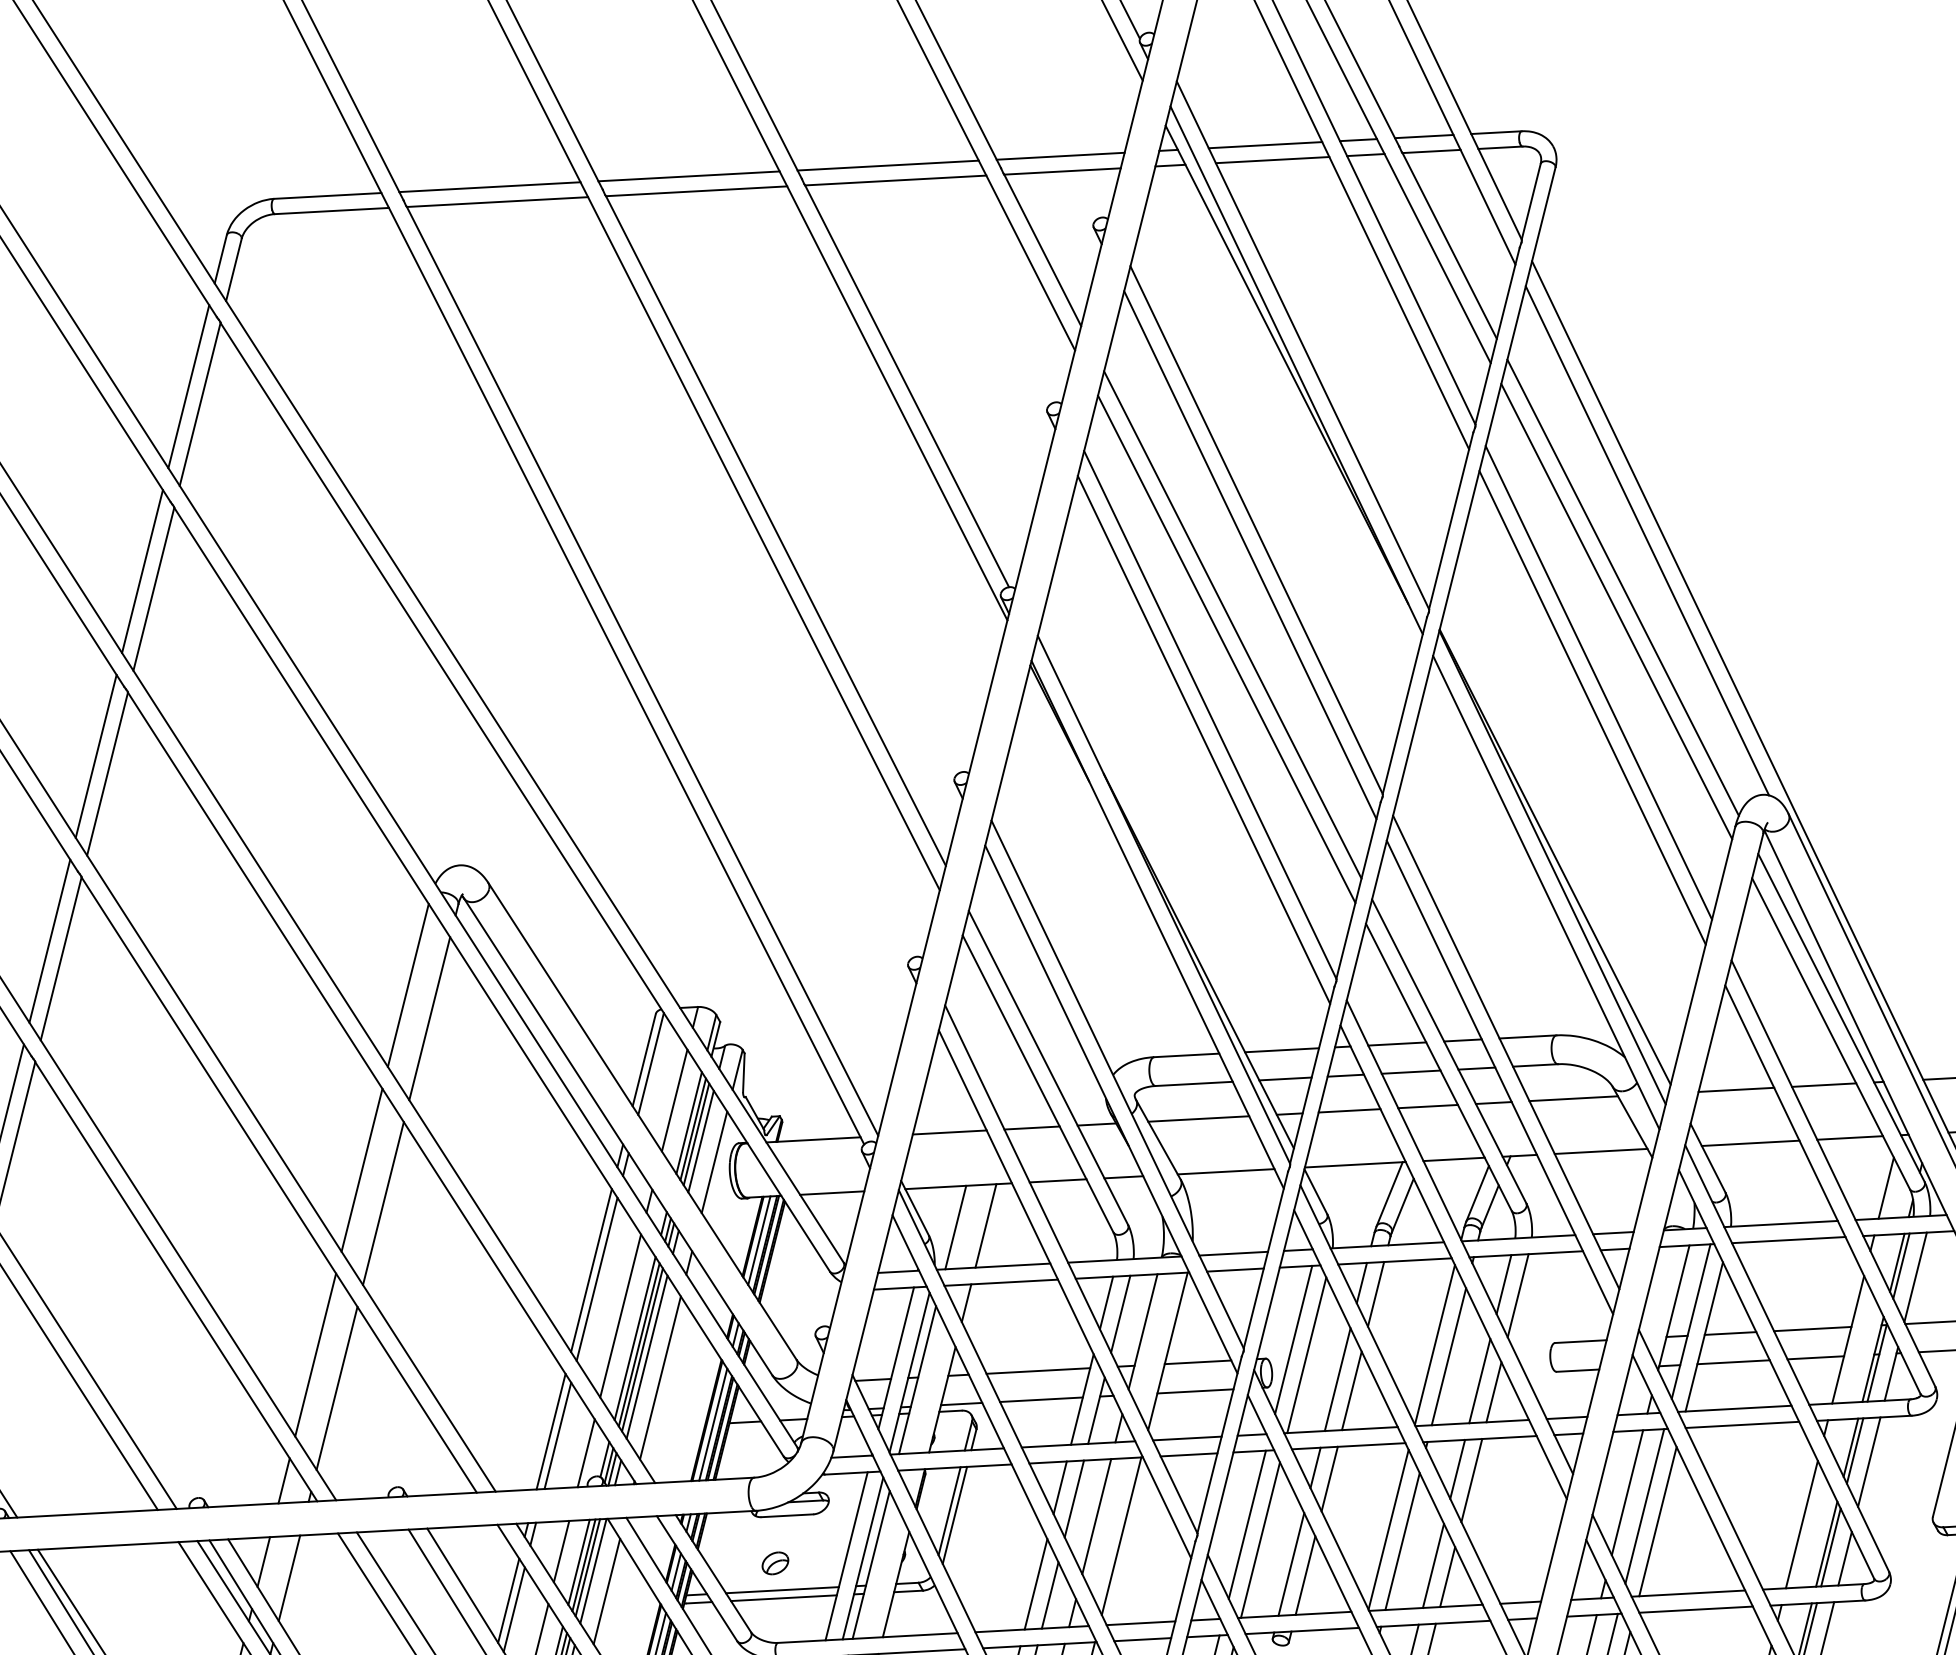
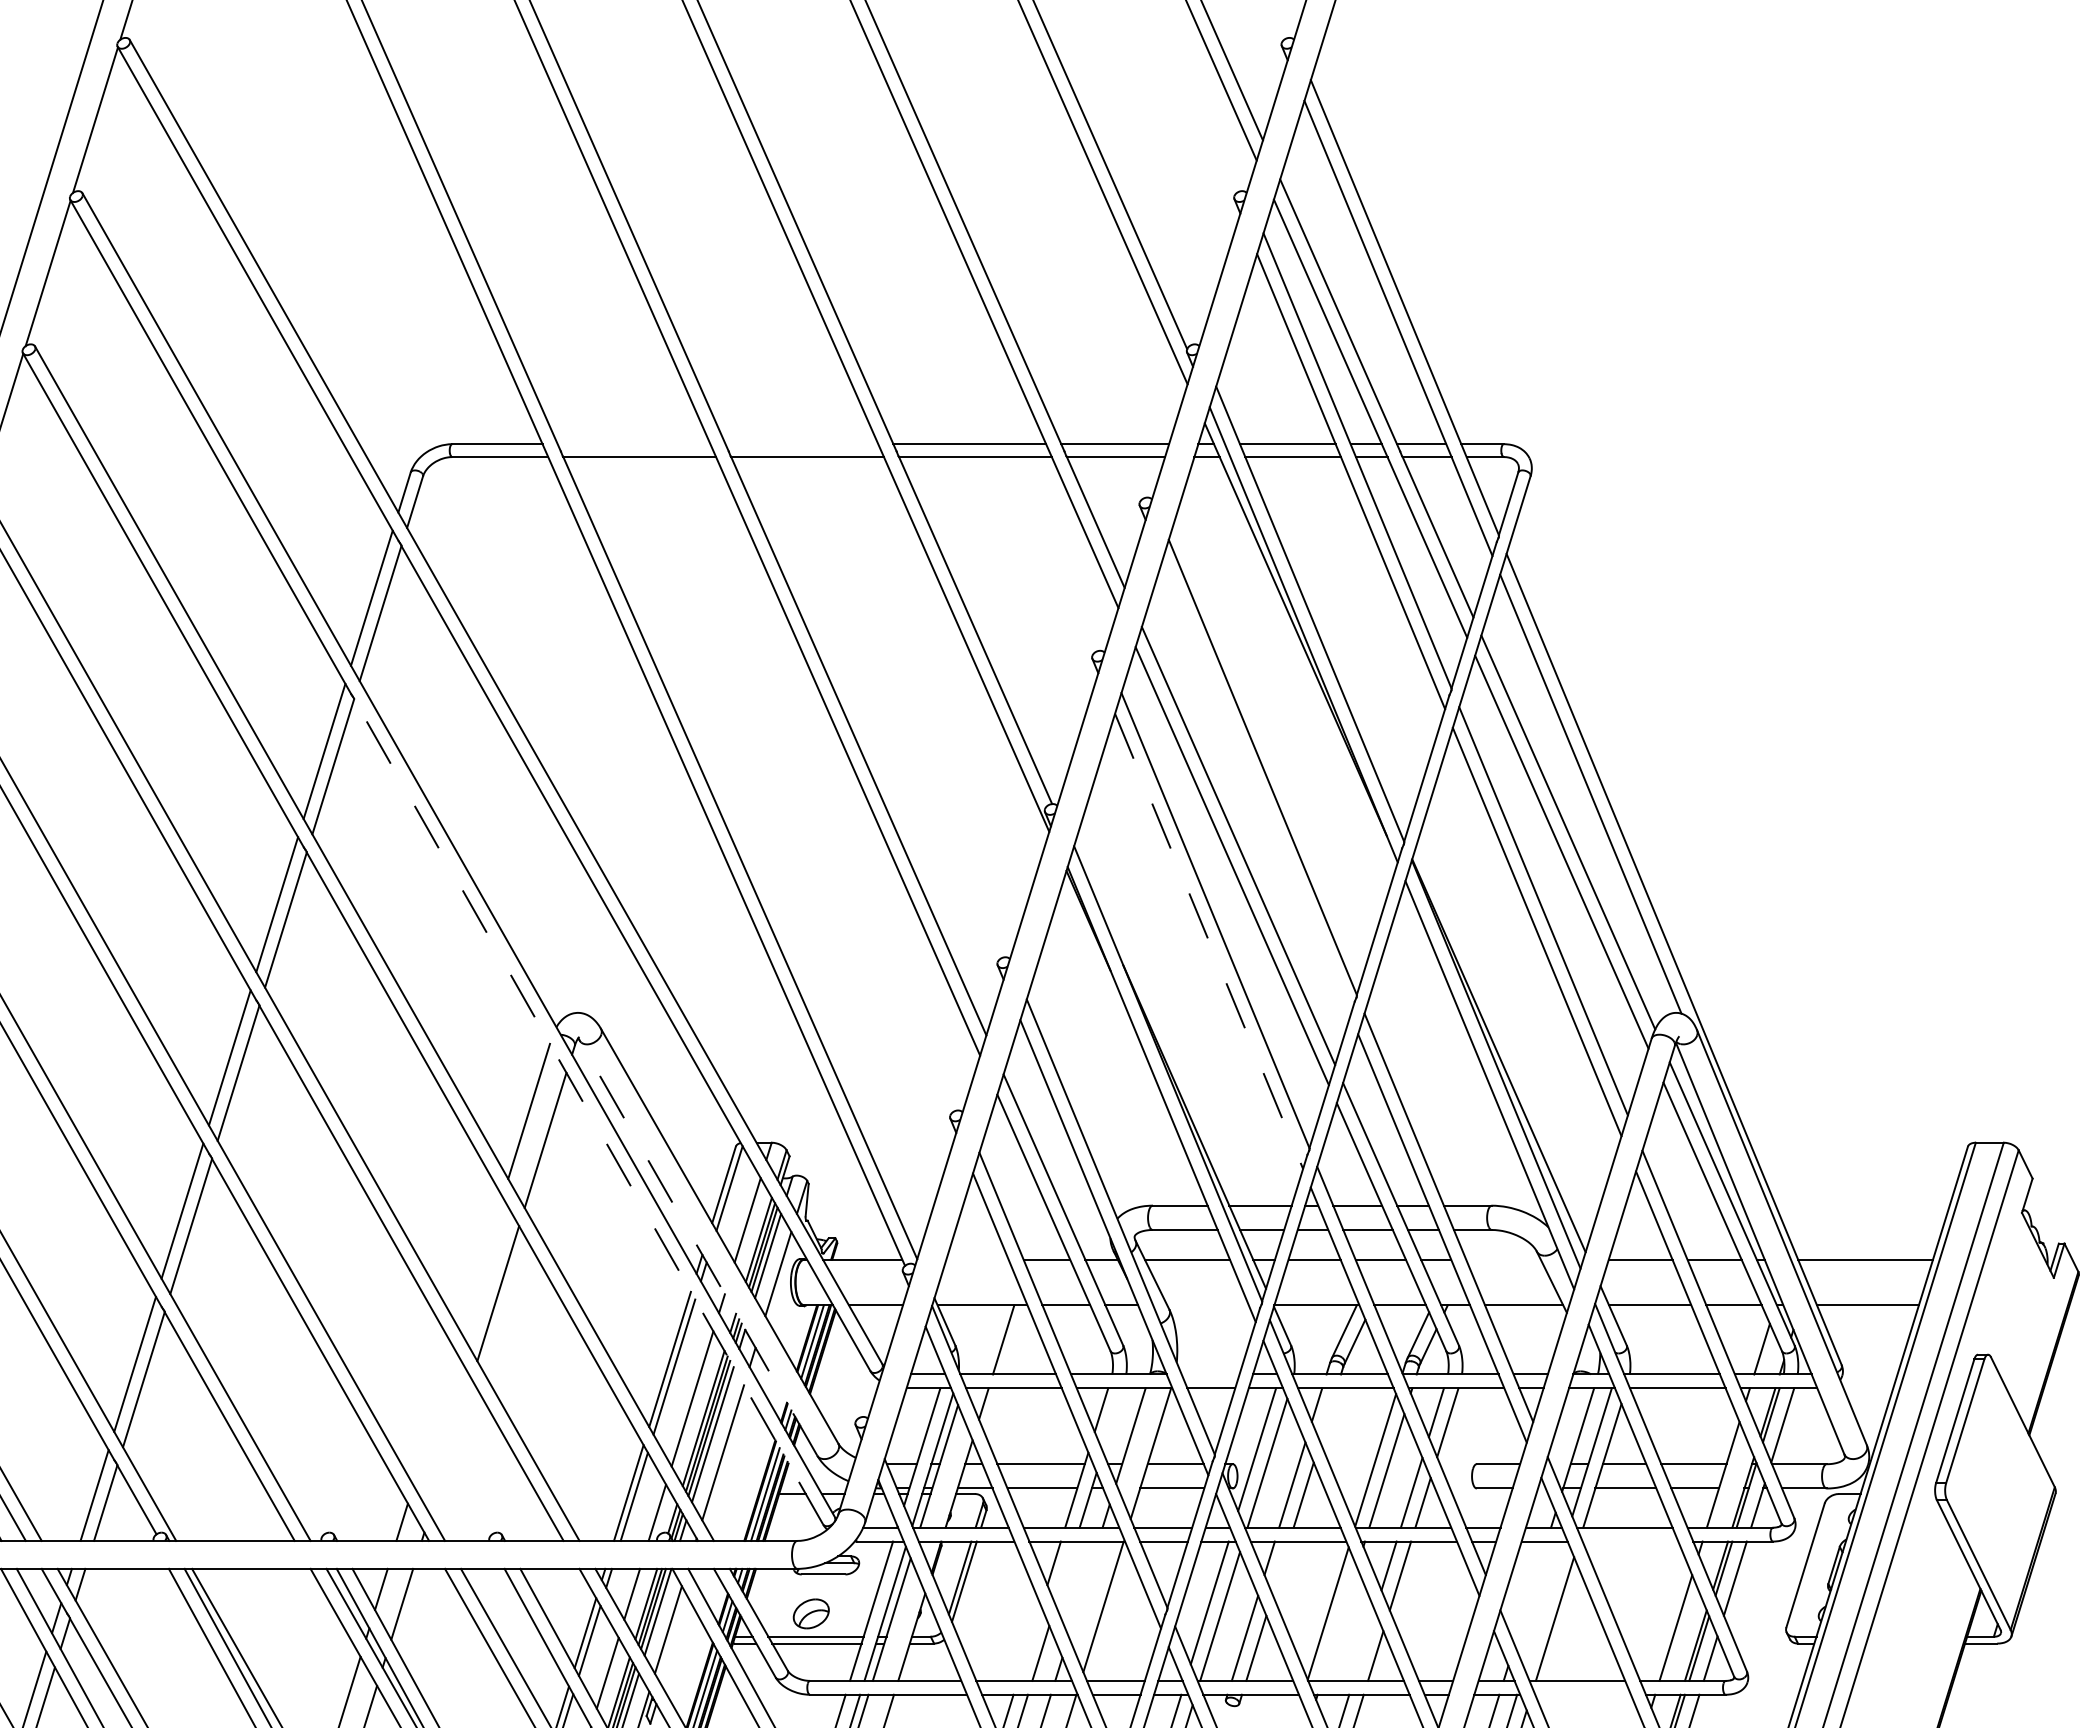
line: (688, 176) -> (801, 444), removed
line: (489, 187) -> (633, 444), removed
line: (1250, 554) -> (1256, 787), removed
line: (1204, 740) -> (1209, 941), solid -> dashed
line: (478, 981) -> (588, 1111), solid -> dashed
line: (1573, 1098) -> (1503, 1259), removed
line: (949, 1132) -> (977, 1259), removed
line: (618, 1137) -> (698, 1248), solid -> dashed
line: (361, 1170) -> (481, 1264), removed
line: (1225, 1172) -> (1207, 1305), removed
line: (954, 1227) -> (977, 1339), removed
line: (1233, 1253) -> (1210, 1374), removed
line: (1376, 1293) -> (1328, 1414), removed
line: (1120, 1314) -> (1112, 1420), removed
line: (315, 1354) -> (434, 1417), removed
line: (336, 1387) -> (450, 1446), removed
line: (1742, 1424) -> (1630, 1541), removed
line: (1329, 1479) -> (1280, 1568), removed
line: (1627, 1492) -> (1530, 1593), removed
line: (1074, 1499) -> (1065, 1573), removed
line: (1644, 1506) -> (1544, 1605), removed
line: (1096, 1516) -> (1083, 1589), removed
line: (1402, 1540) -> (1339, 1623), removed
part: (775, 1562) -> (811, 1613), size x1.6
line: (1433, 1565) -> (1364, 1645), removed
line: (1036, 1583) -> (1029, 1642), removed
line: (1695, 1609) -> (1582, 1694), removed

